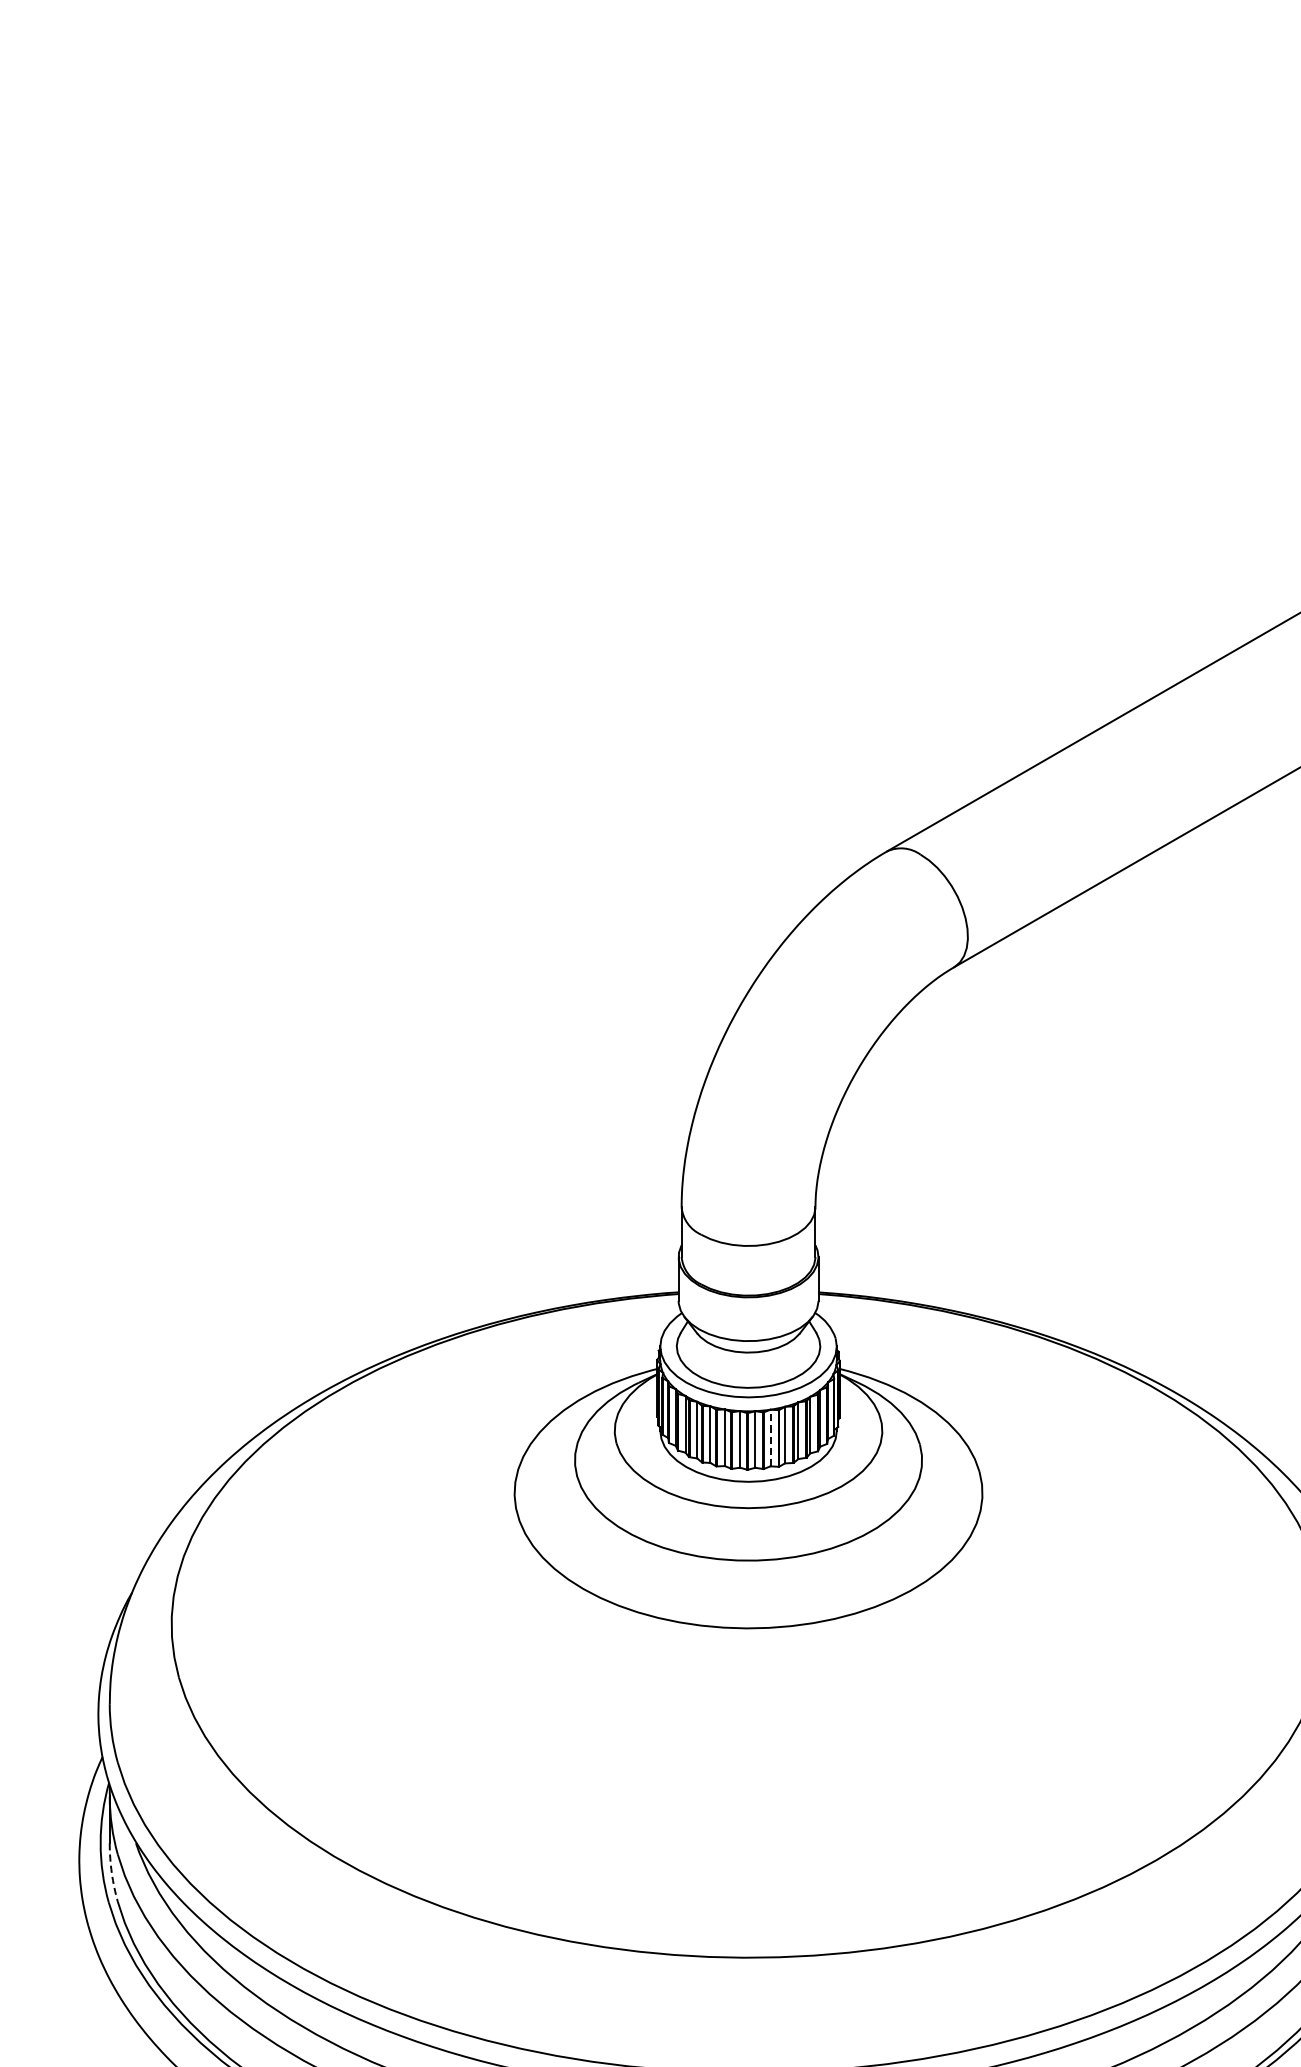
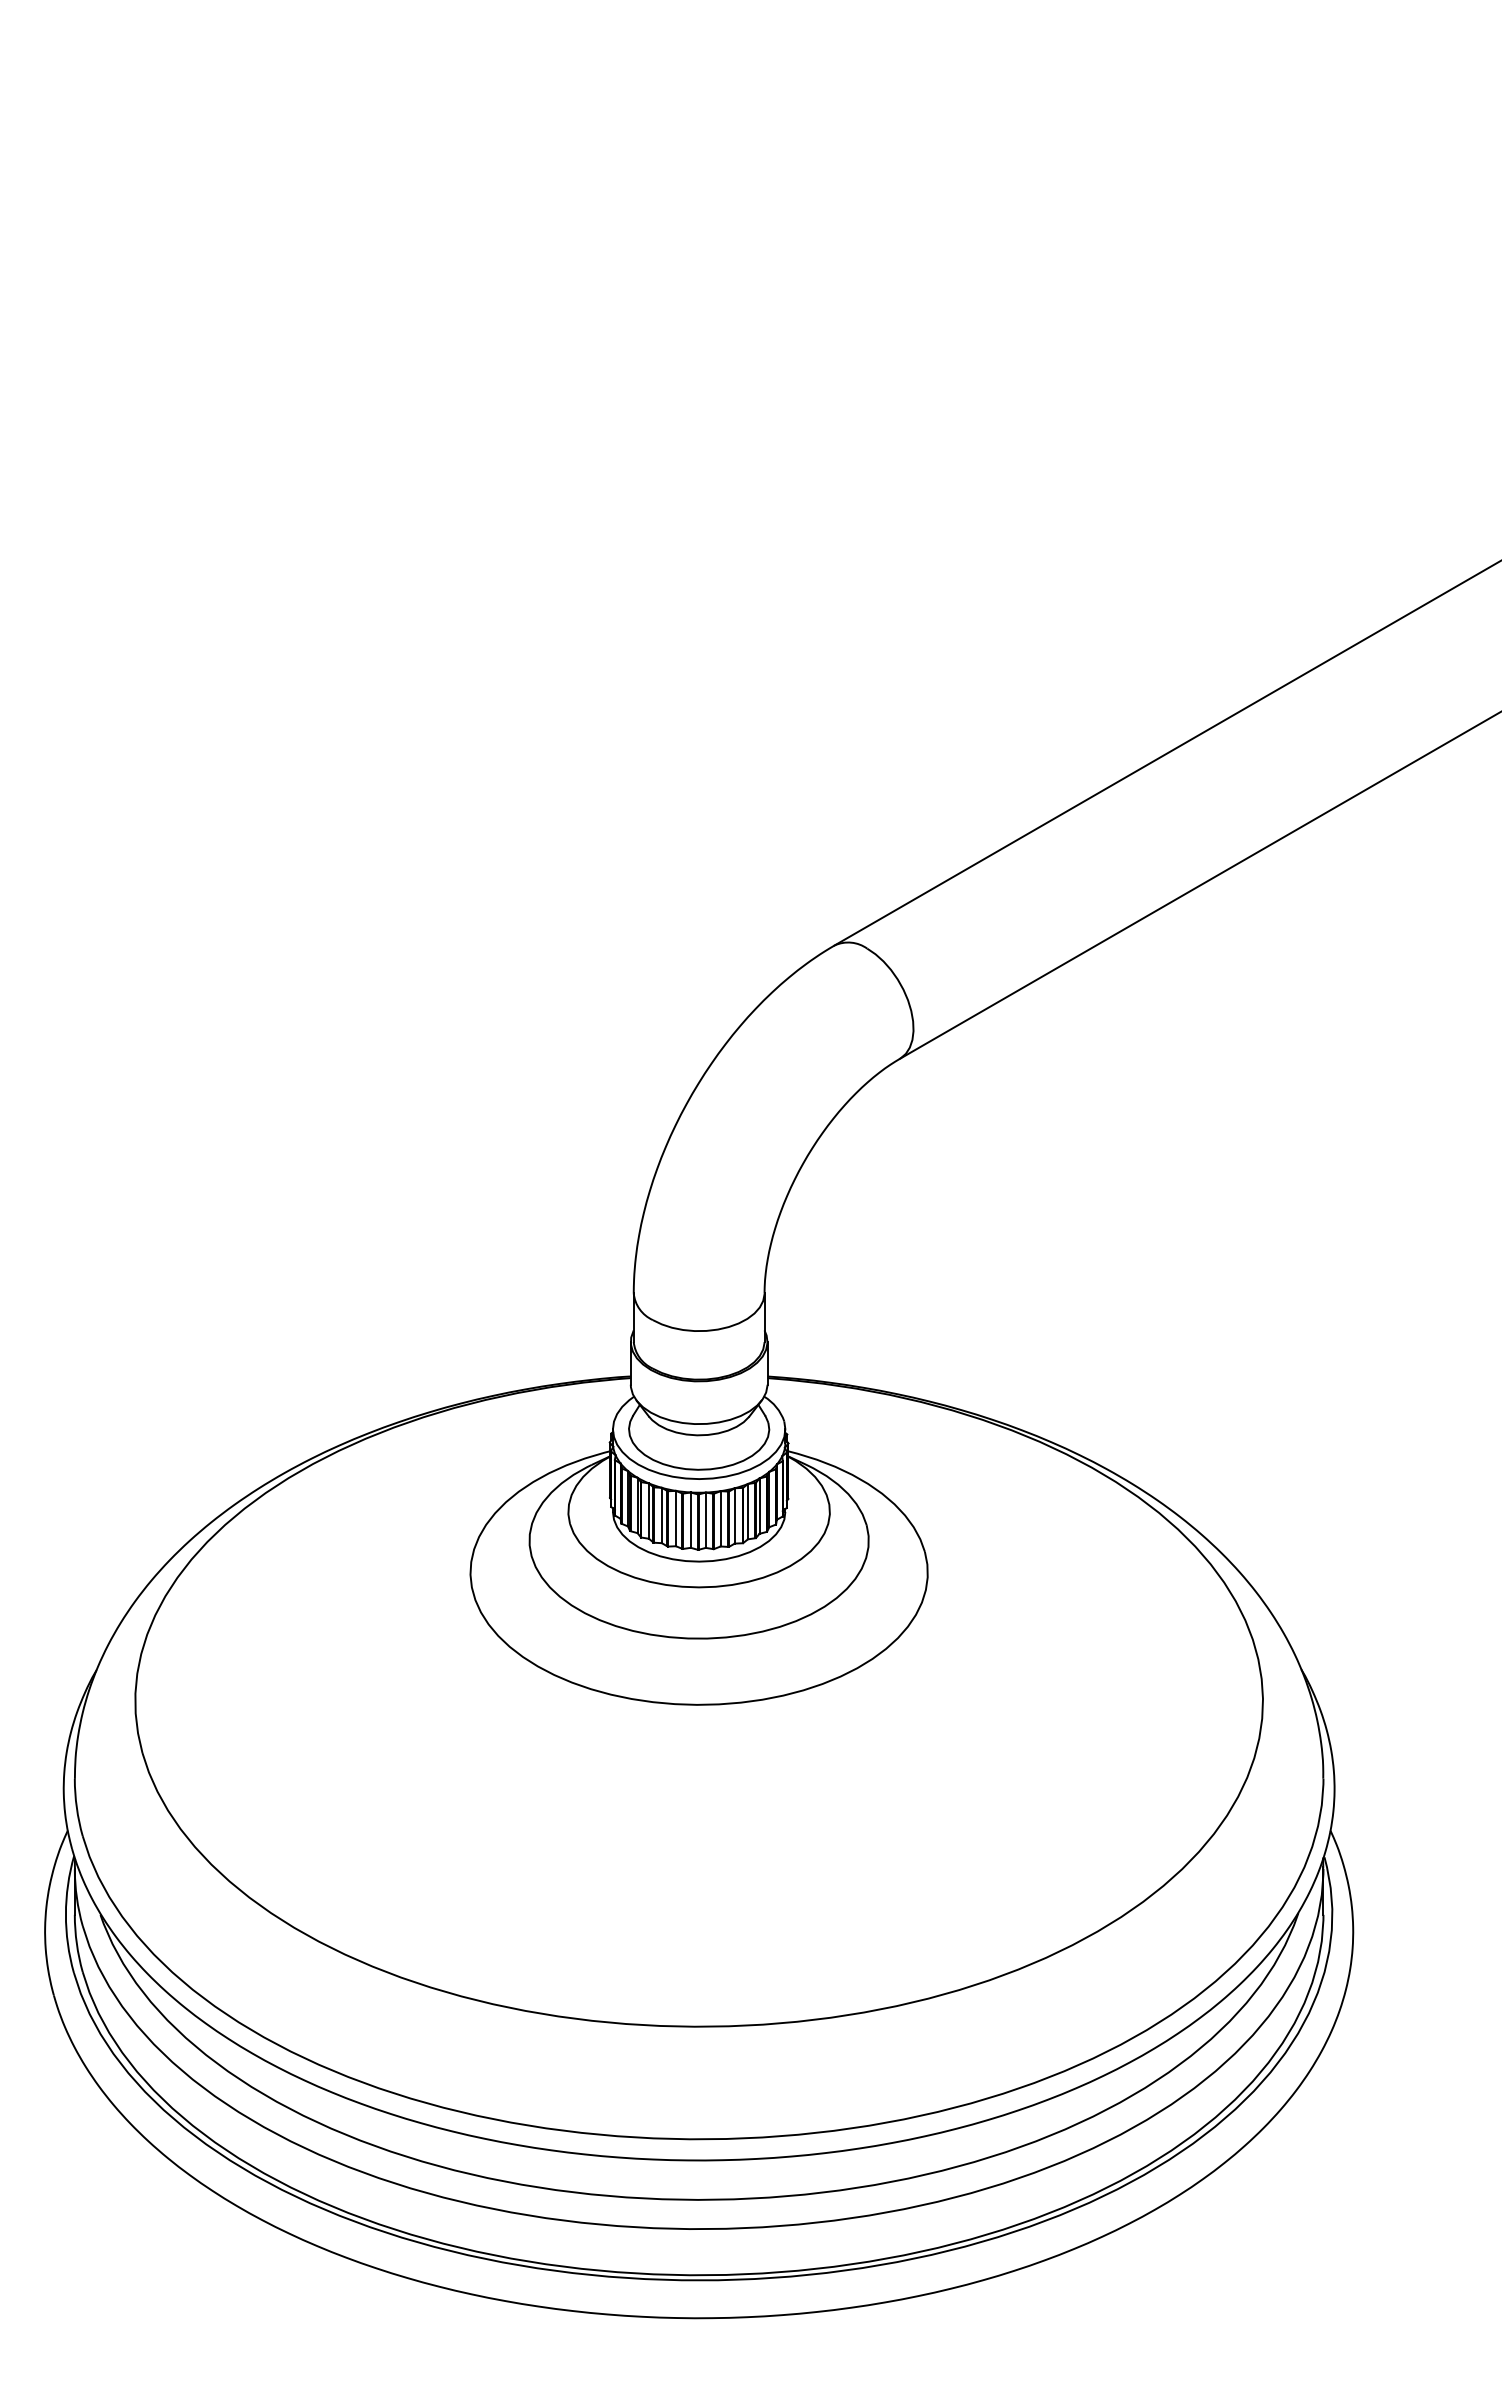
line: (770, 1437) -> (720, 1518), dashed -> solid
arc: (111, 1872) -> (76, 1943), dashed -> solid

